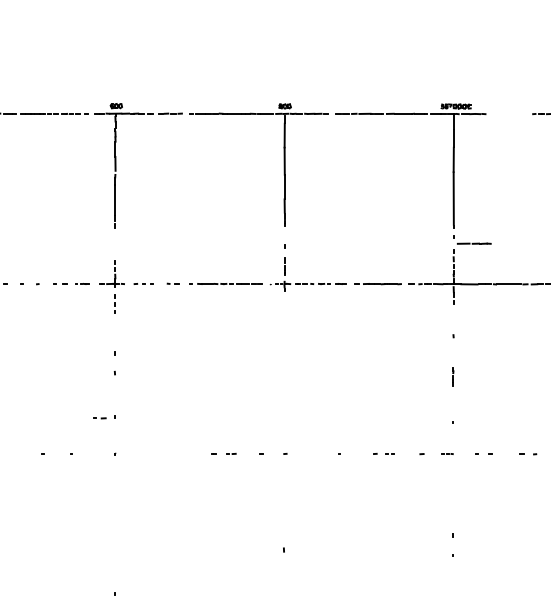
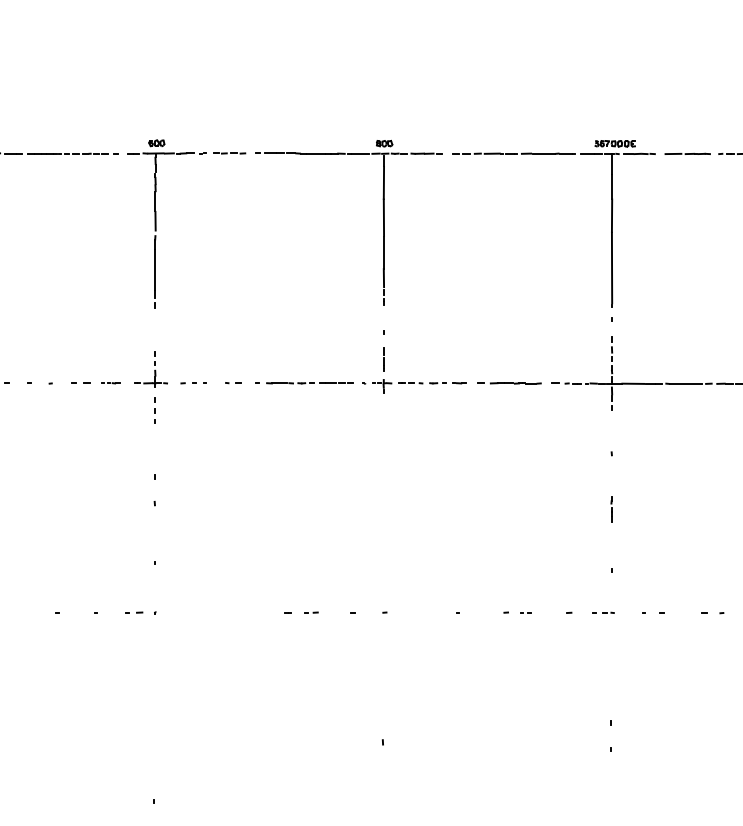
line: (474, 243) -> (687, 153), moved
part: (99, 418) -> (134, 612), moved
part: (447, 453) -> (603, 612), size x1.43

